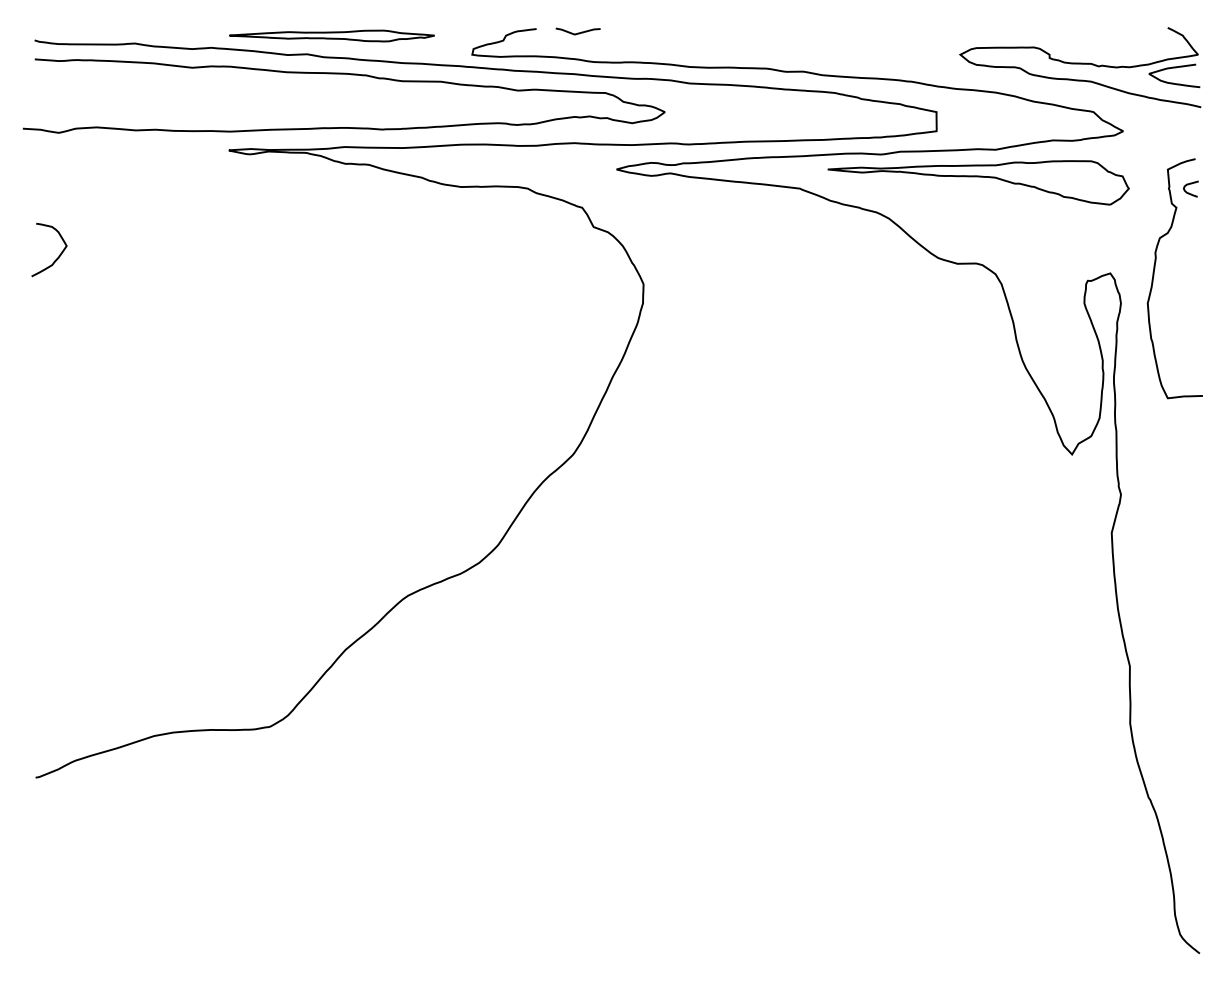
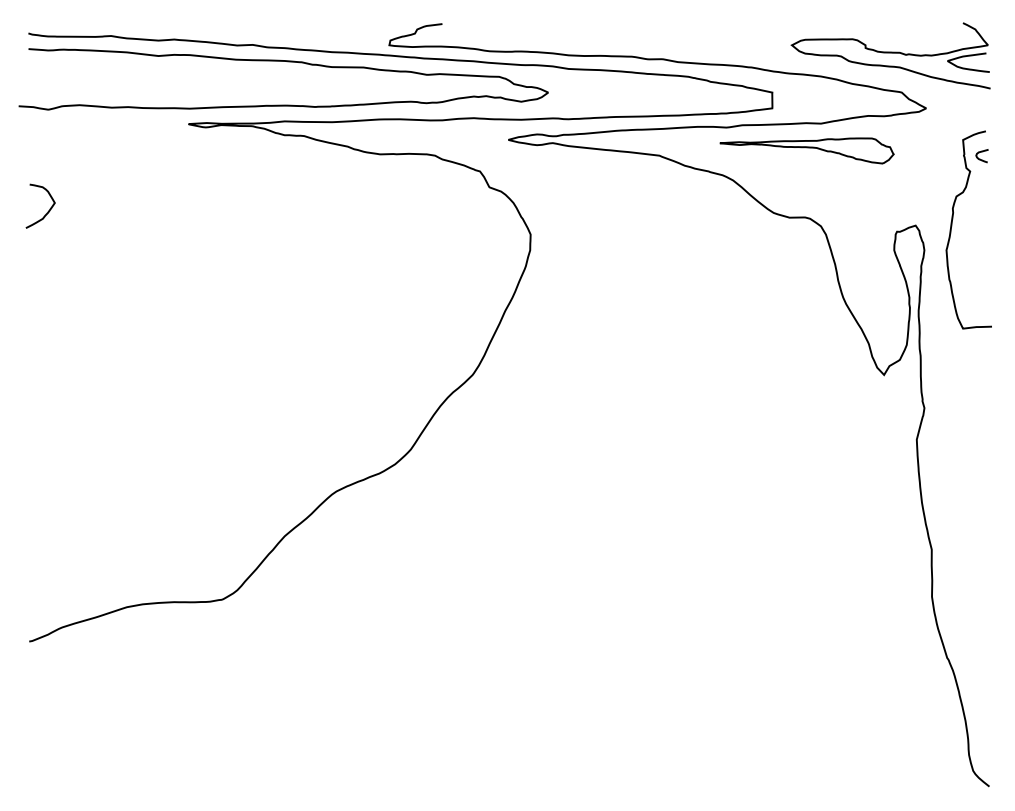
curve: (577, 32) -> (476, 26), removed
part: (331, 35) -> (273, 29), removed
part: (978, 182) -> (806, 150), size x0.7

